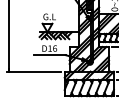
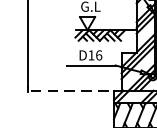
line: (33, 71) -> (66, 90), solid -> dashed

